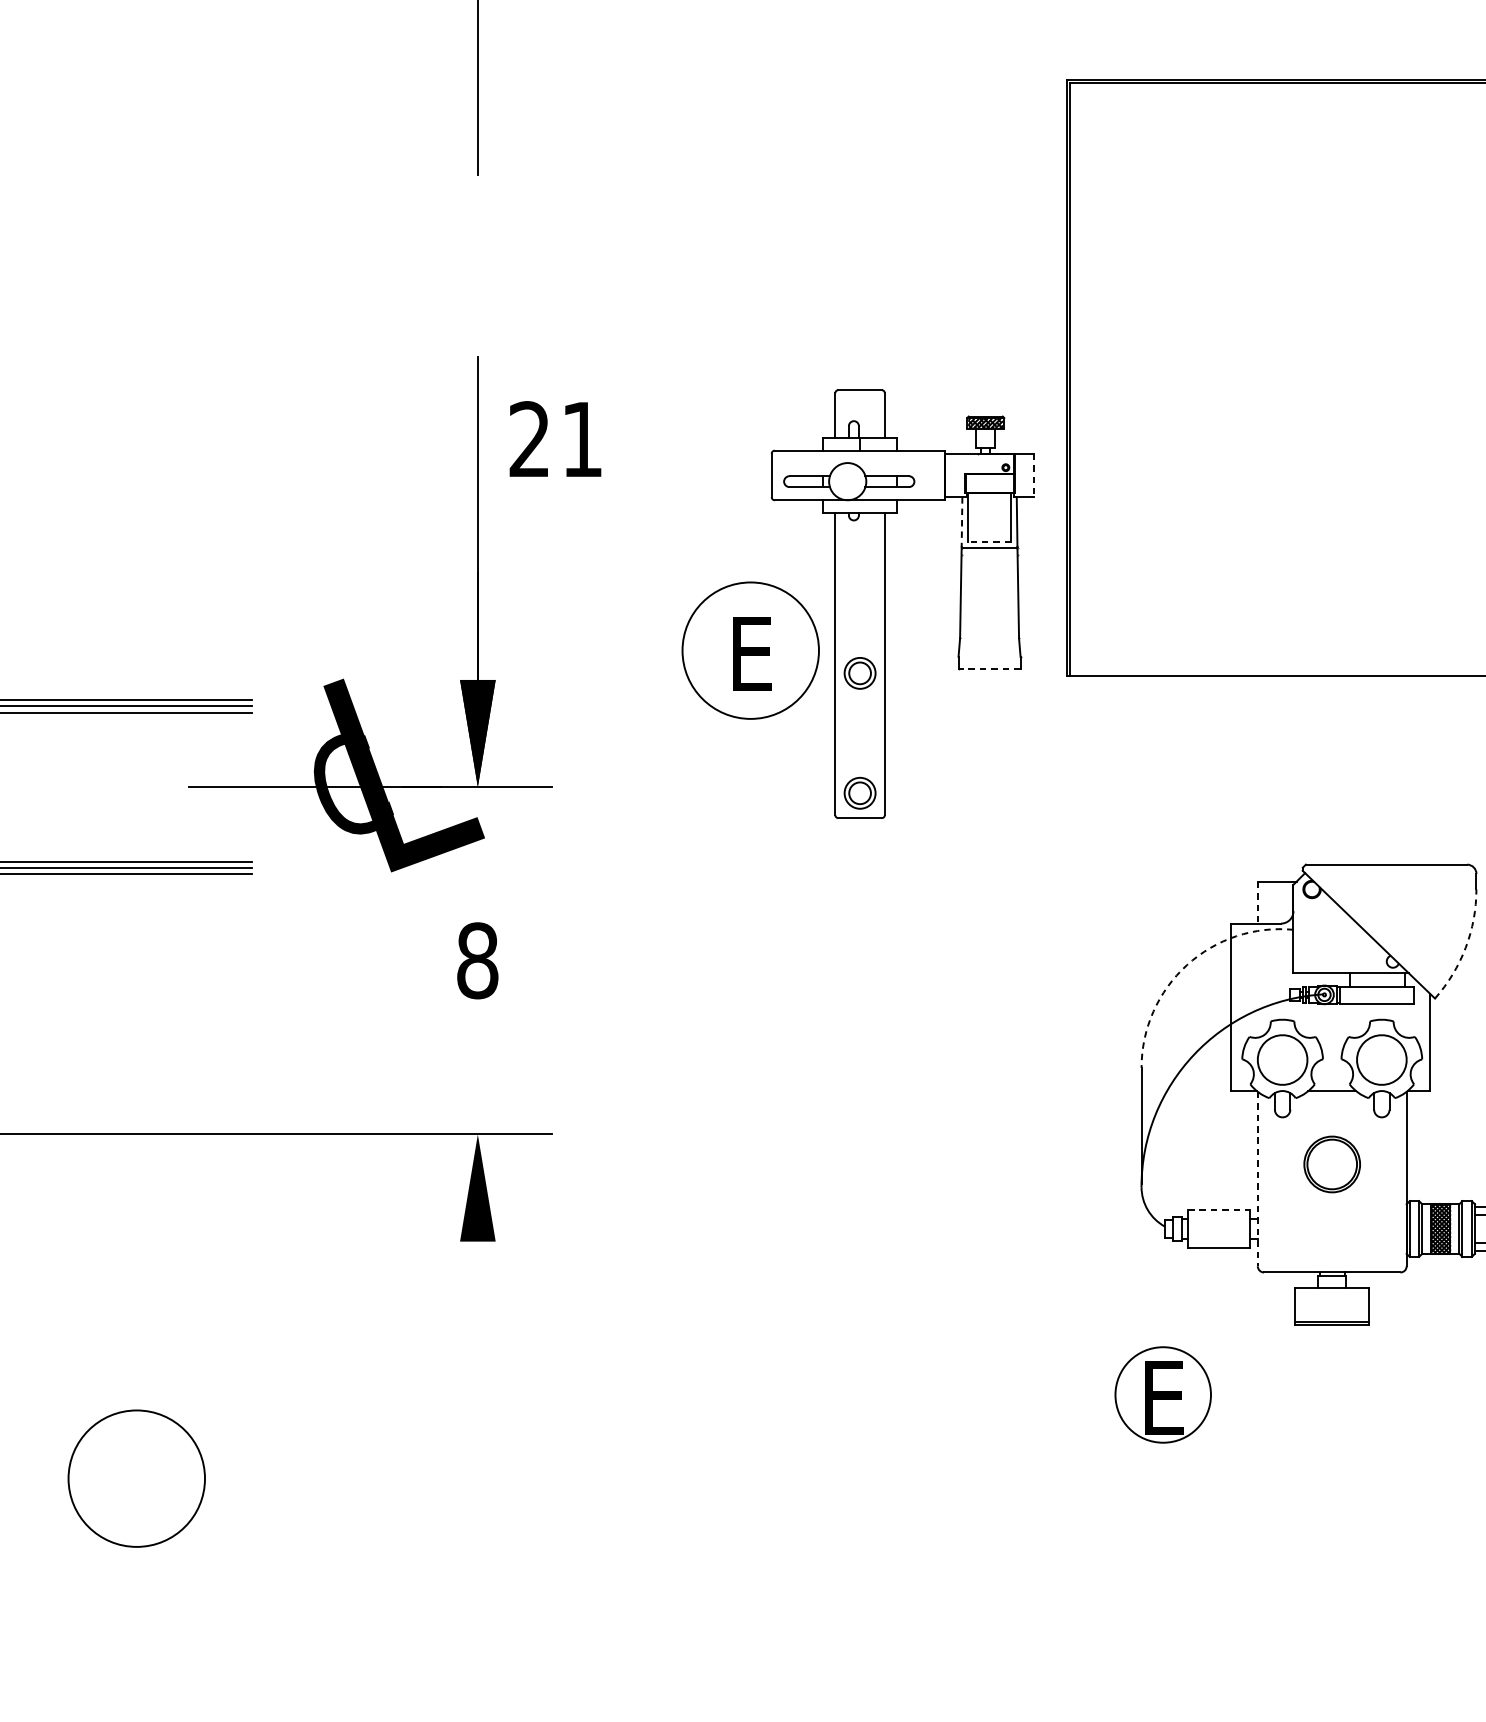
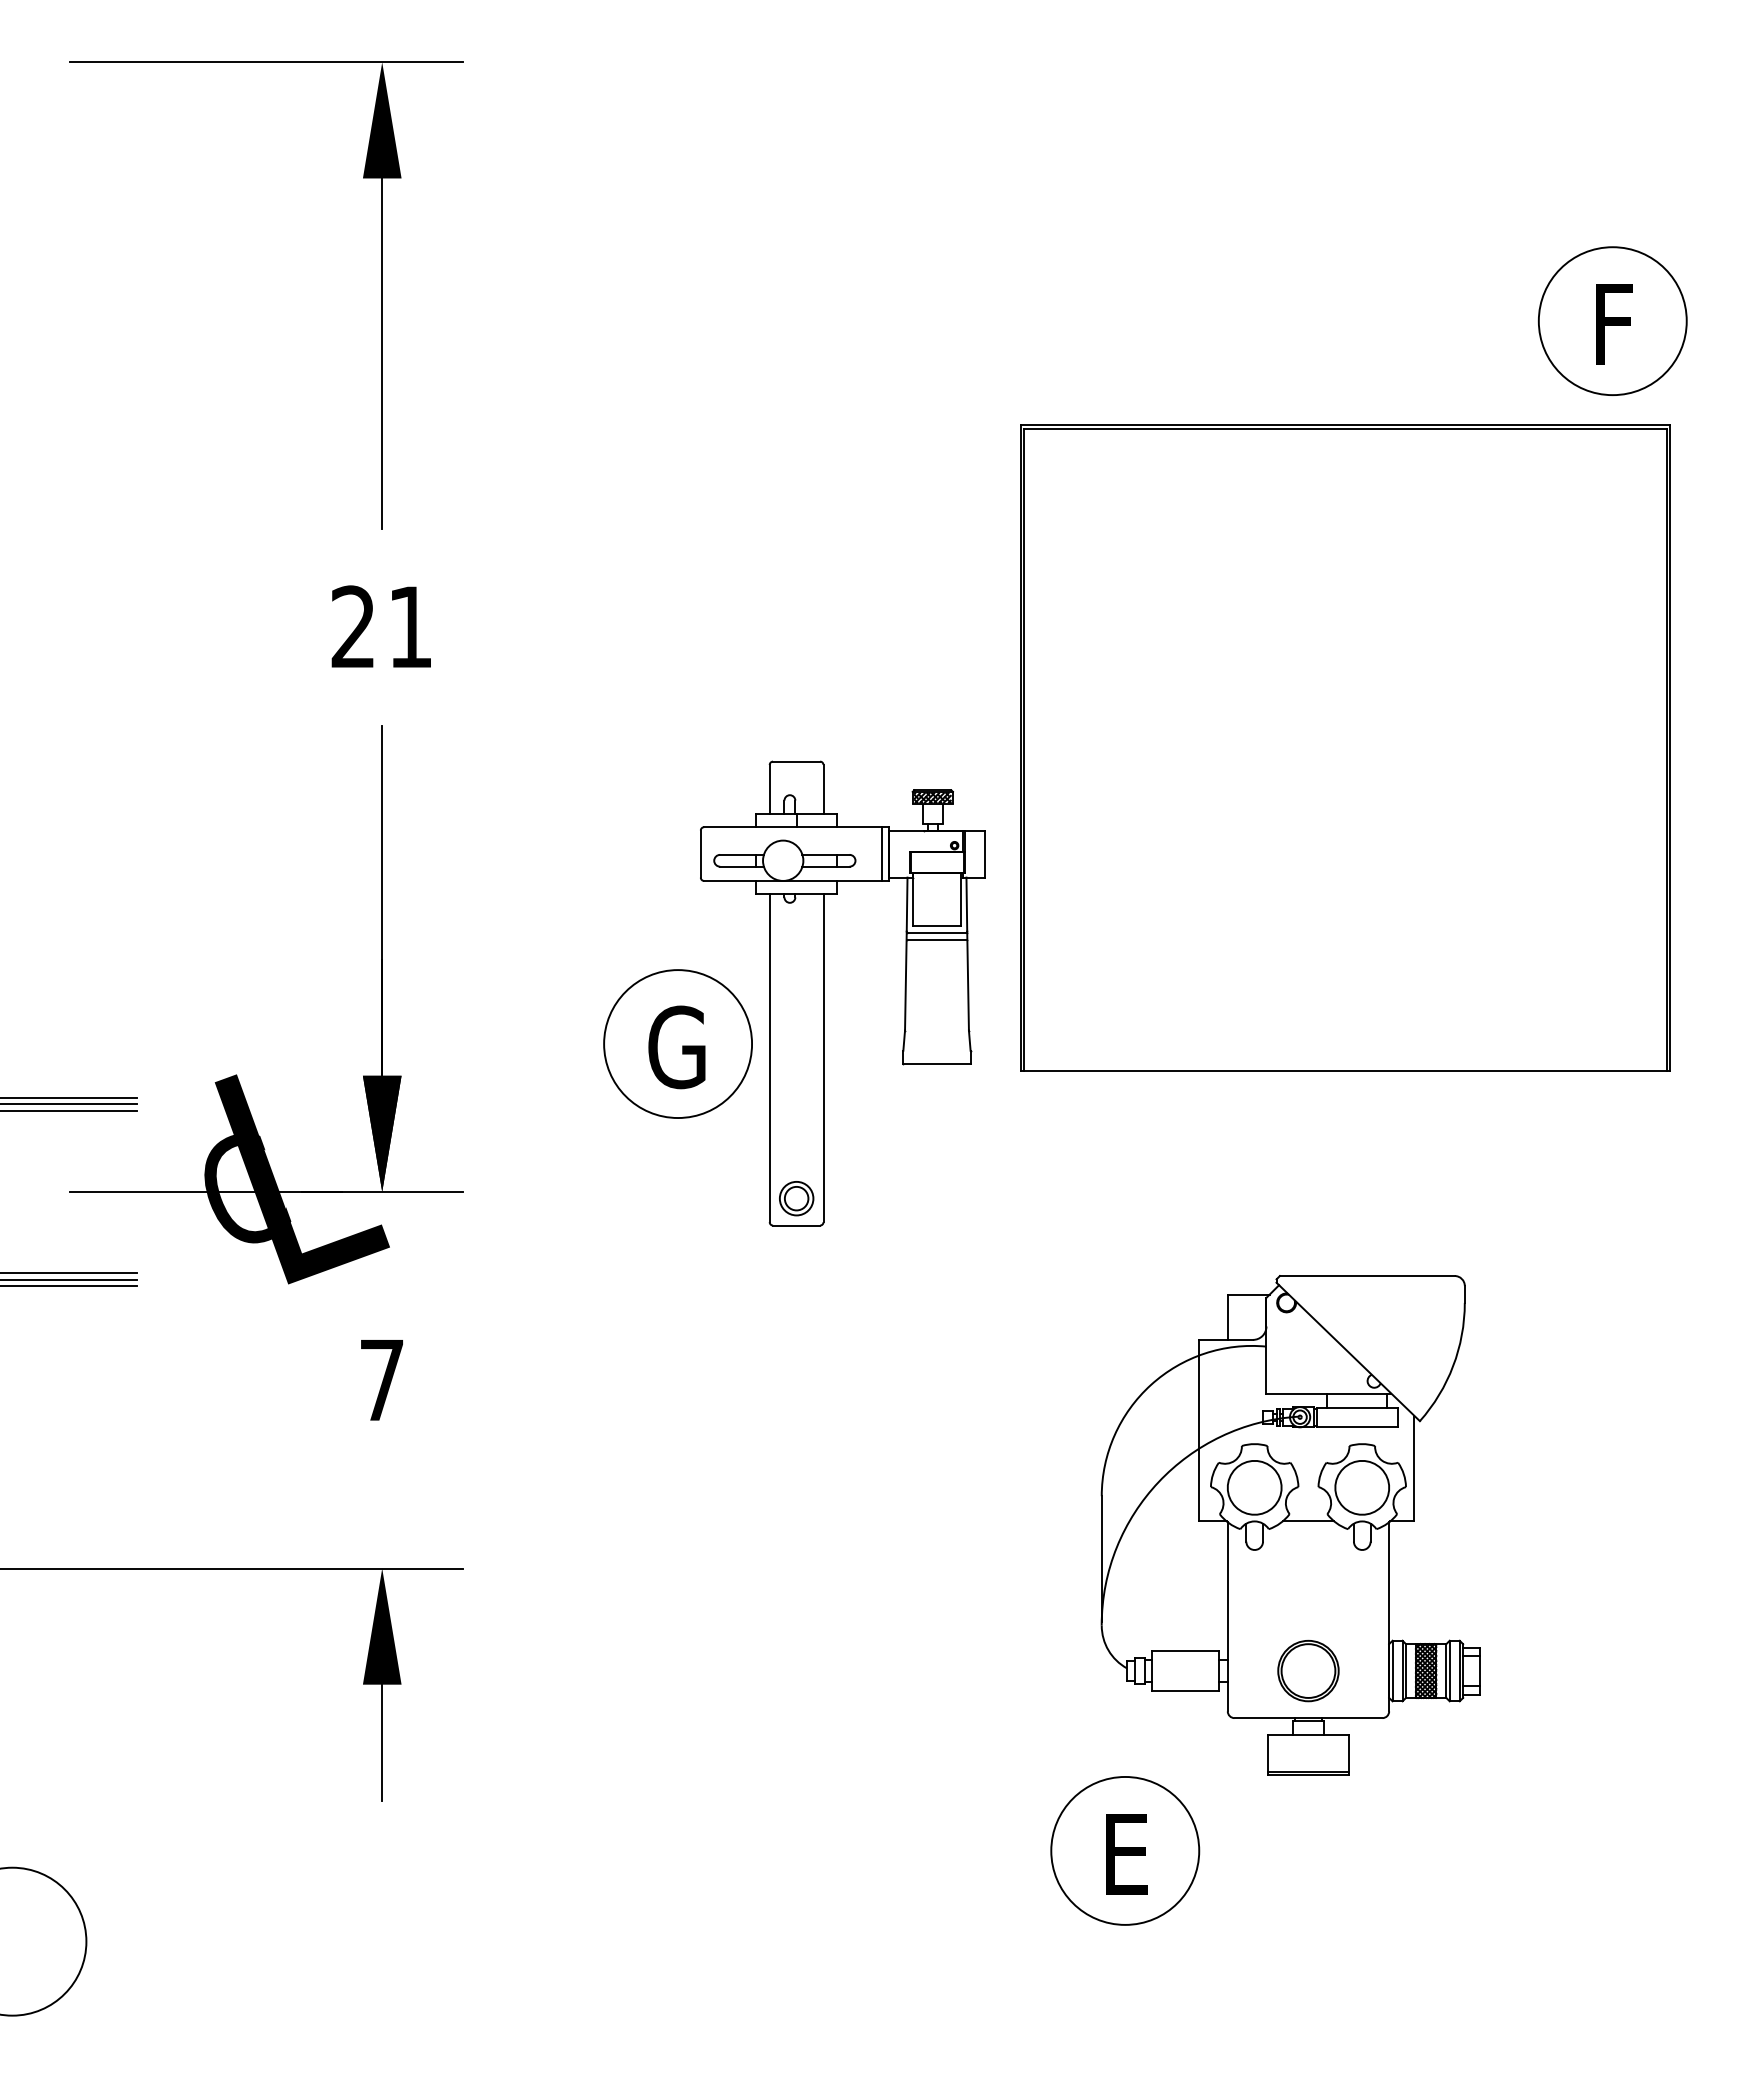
text: (554, 438) -> (380, 626), moved
line: (939, 474) -> (882, 853), added
line: (1033, 475) -> (984, 854), dashed -> solid
line: (962, 521) -> (907, 904), dashed -> solid
line: (989, 542) -> (936, 926), dashed -> solid
line: (989, 554) -> (936, 939), added
text: (749, 653) -> (676, 1047), E -> G
line: (989, 669) -> (936, 1064), dashed -> solid
part: (859, 673) -> (796, 1068), removed
line: (1257, 902) -> (1227, 1317), dashed -> solid
arc: (1466, 948) -> (1453, 1366), dashed -> solid
text: (477, 961) -> (381, 1380), 8 -> 7
arc: (1187, 964) -> (1151, 1384), dashed -> solid
part: (1332, 1163) -> (1308, 1670), moved
line: (1257, 1178) -> (1227, 1616), dashed -> solid
line: (1218, 1210) -> (1185, 1650), dashed -> solid
line: (478, 1294) -> (382, 1742), added
circle: (1163, 1394) -> (1125, 1850), size x1.43

